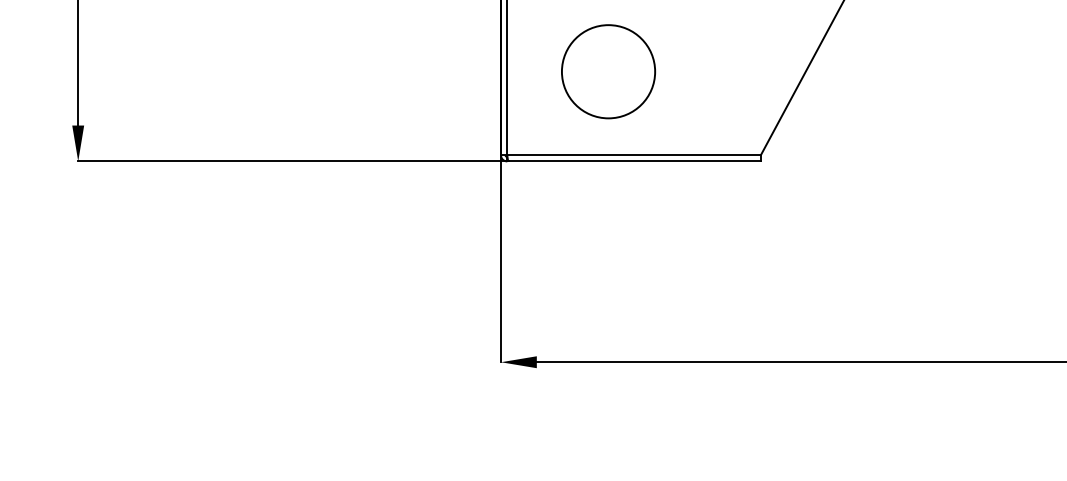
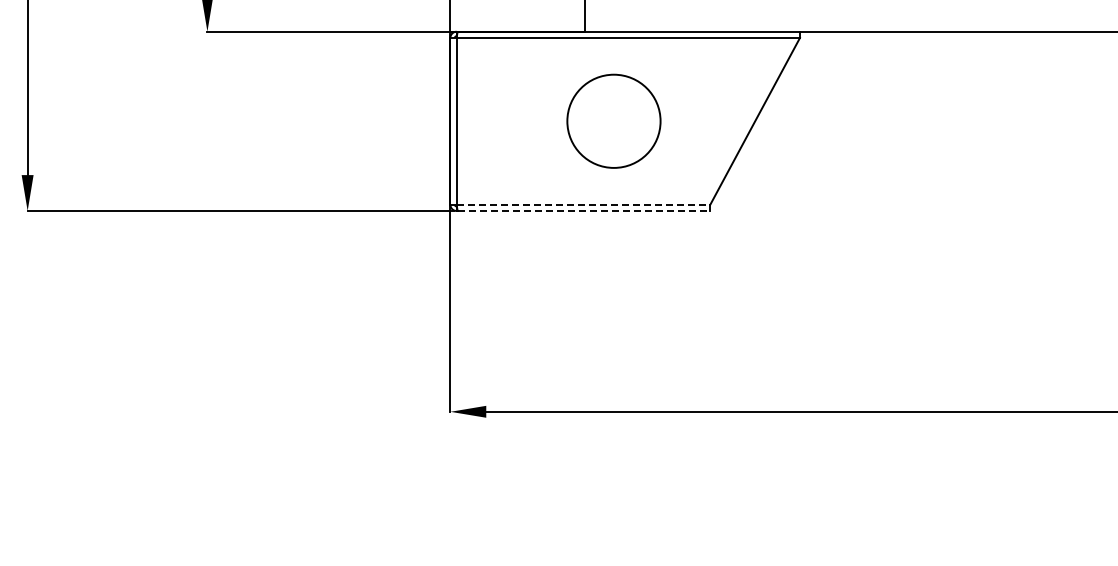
circle: (608, 70) -> (613, 120), moved
line: (634, 154) -> (583, 204), solid -> dashed
line: (635, 160) -> (584, 210), solid -> dashed

